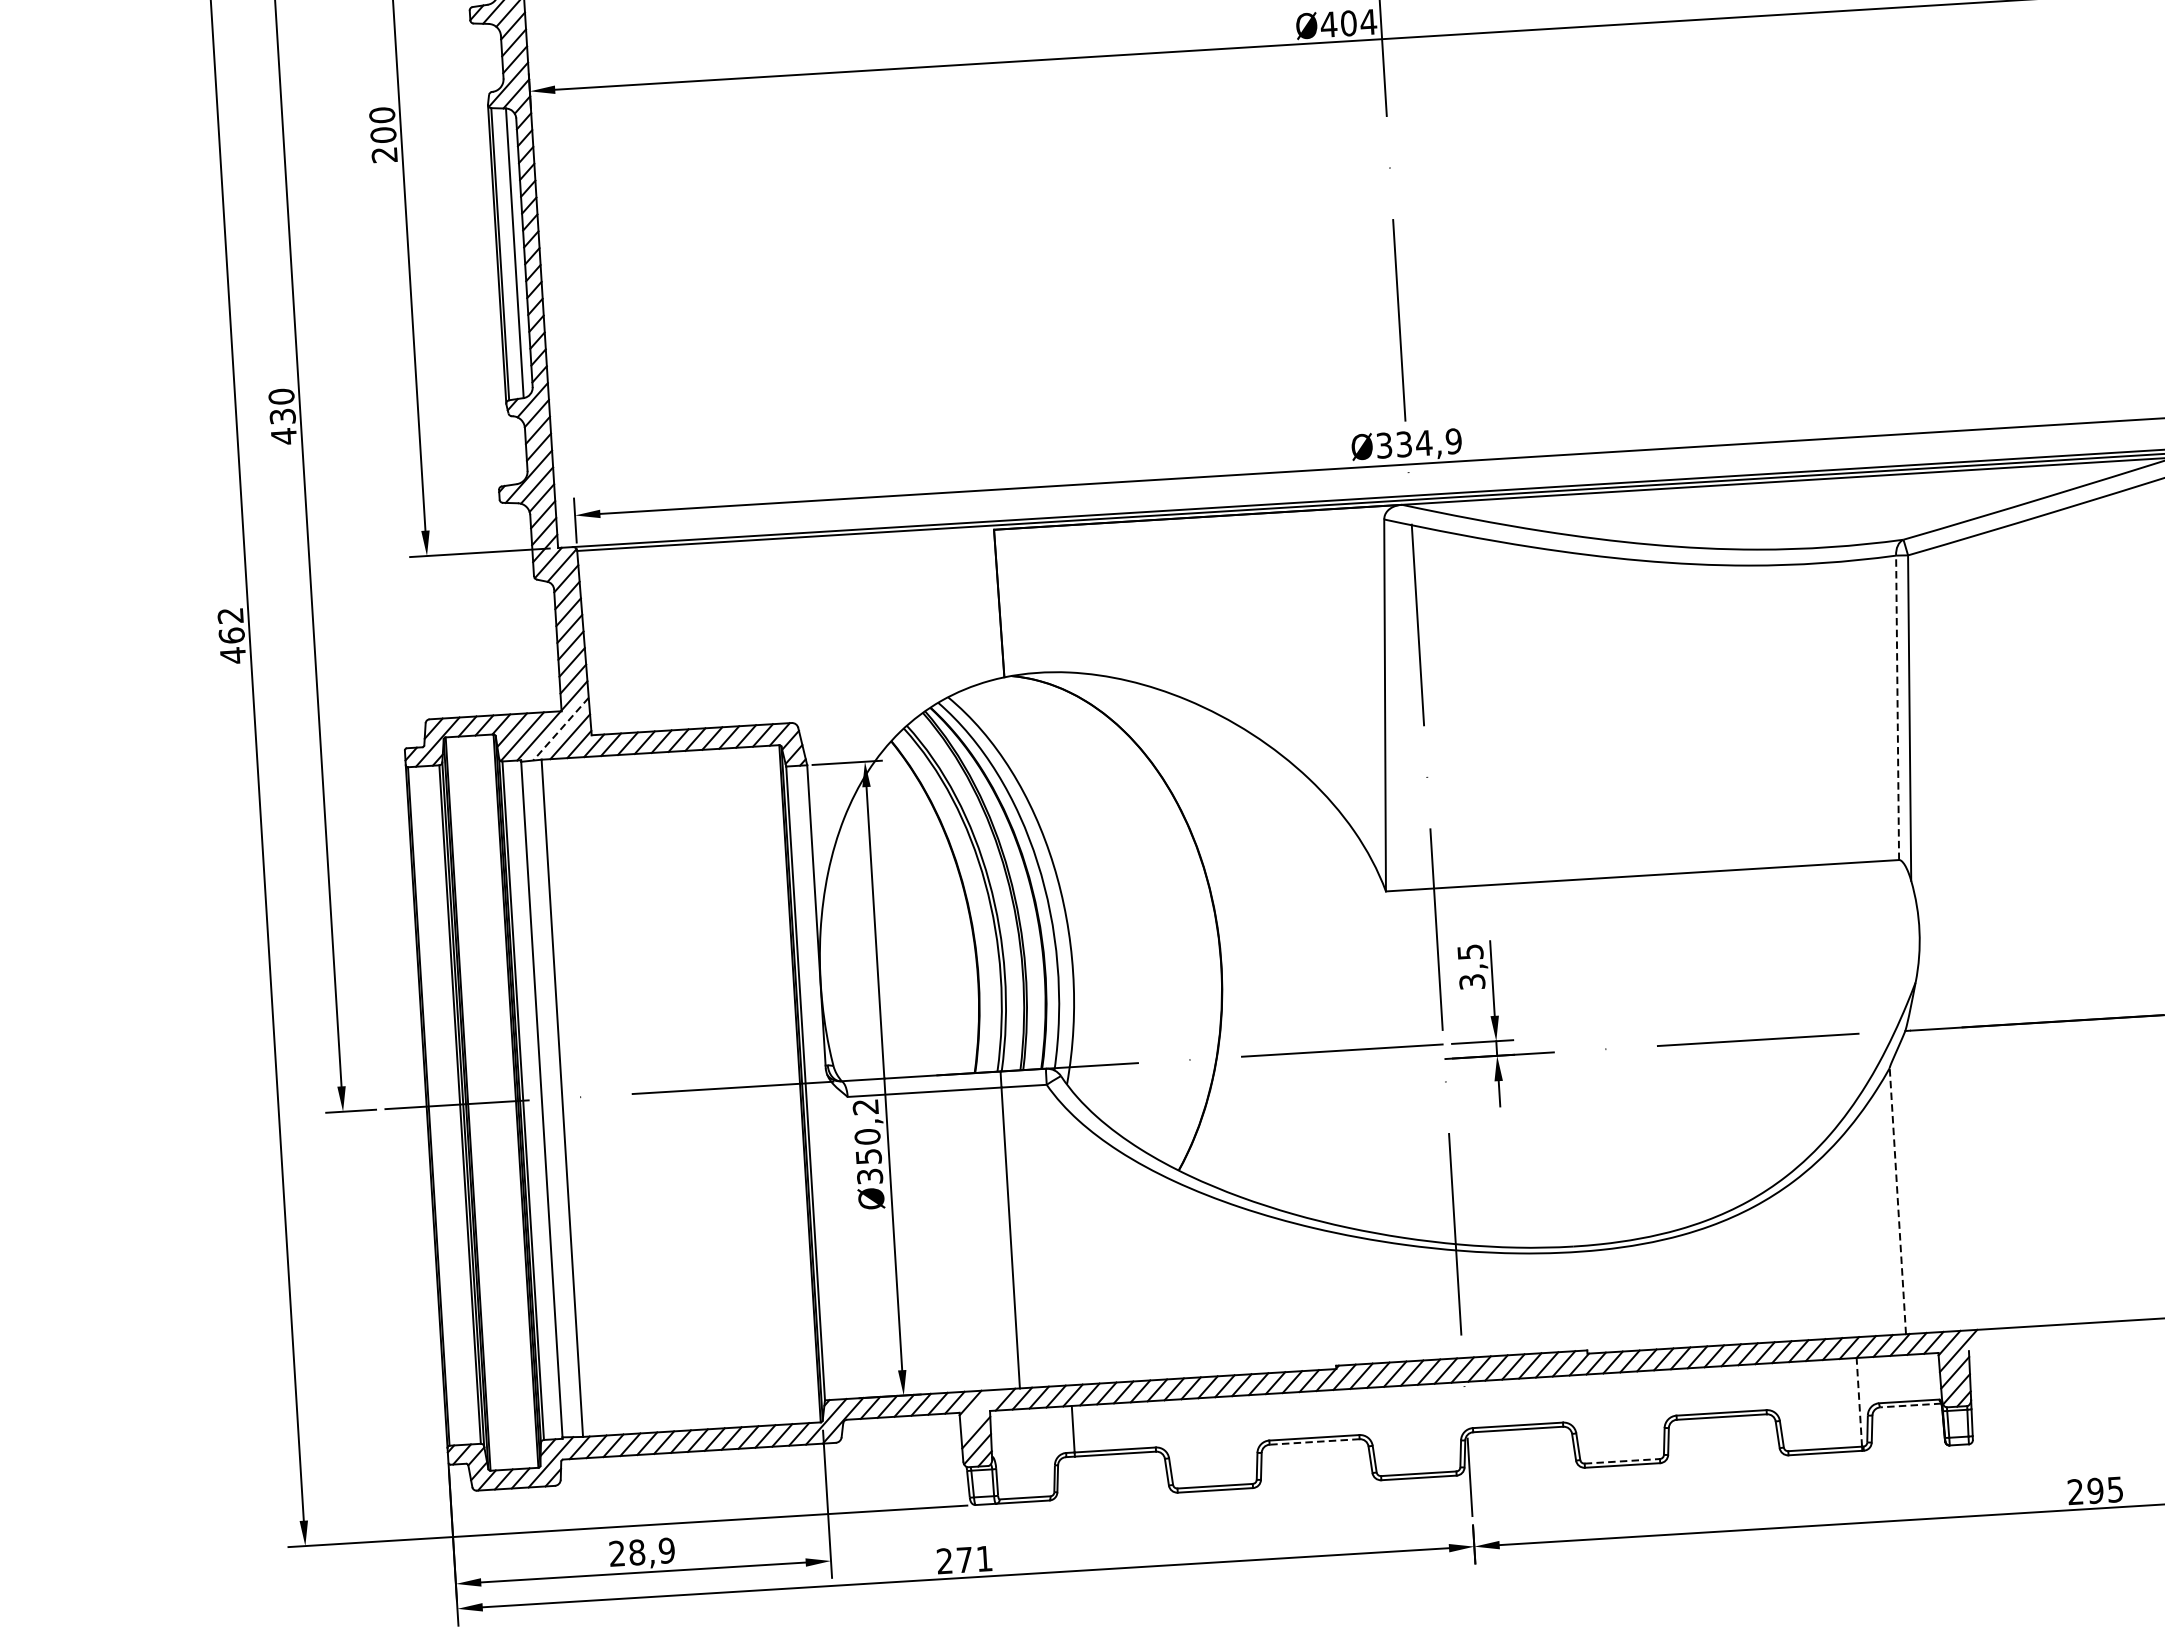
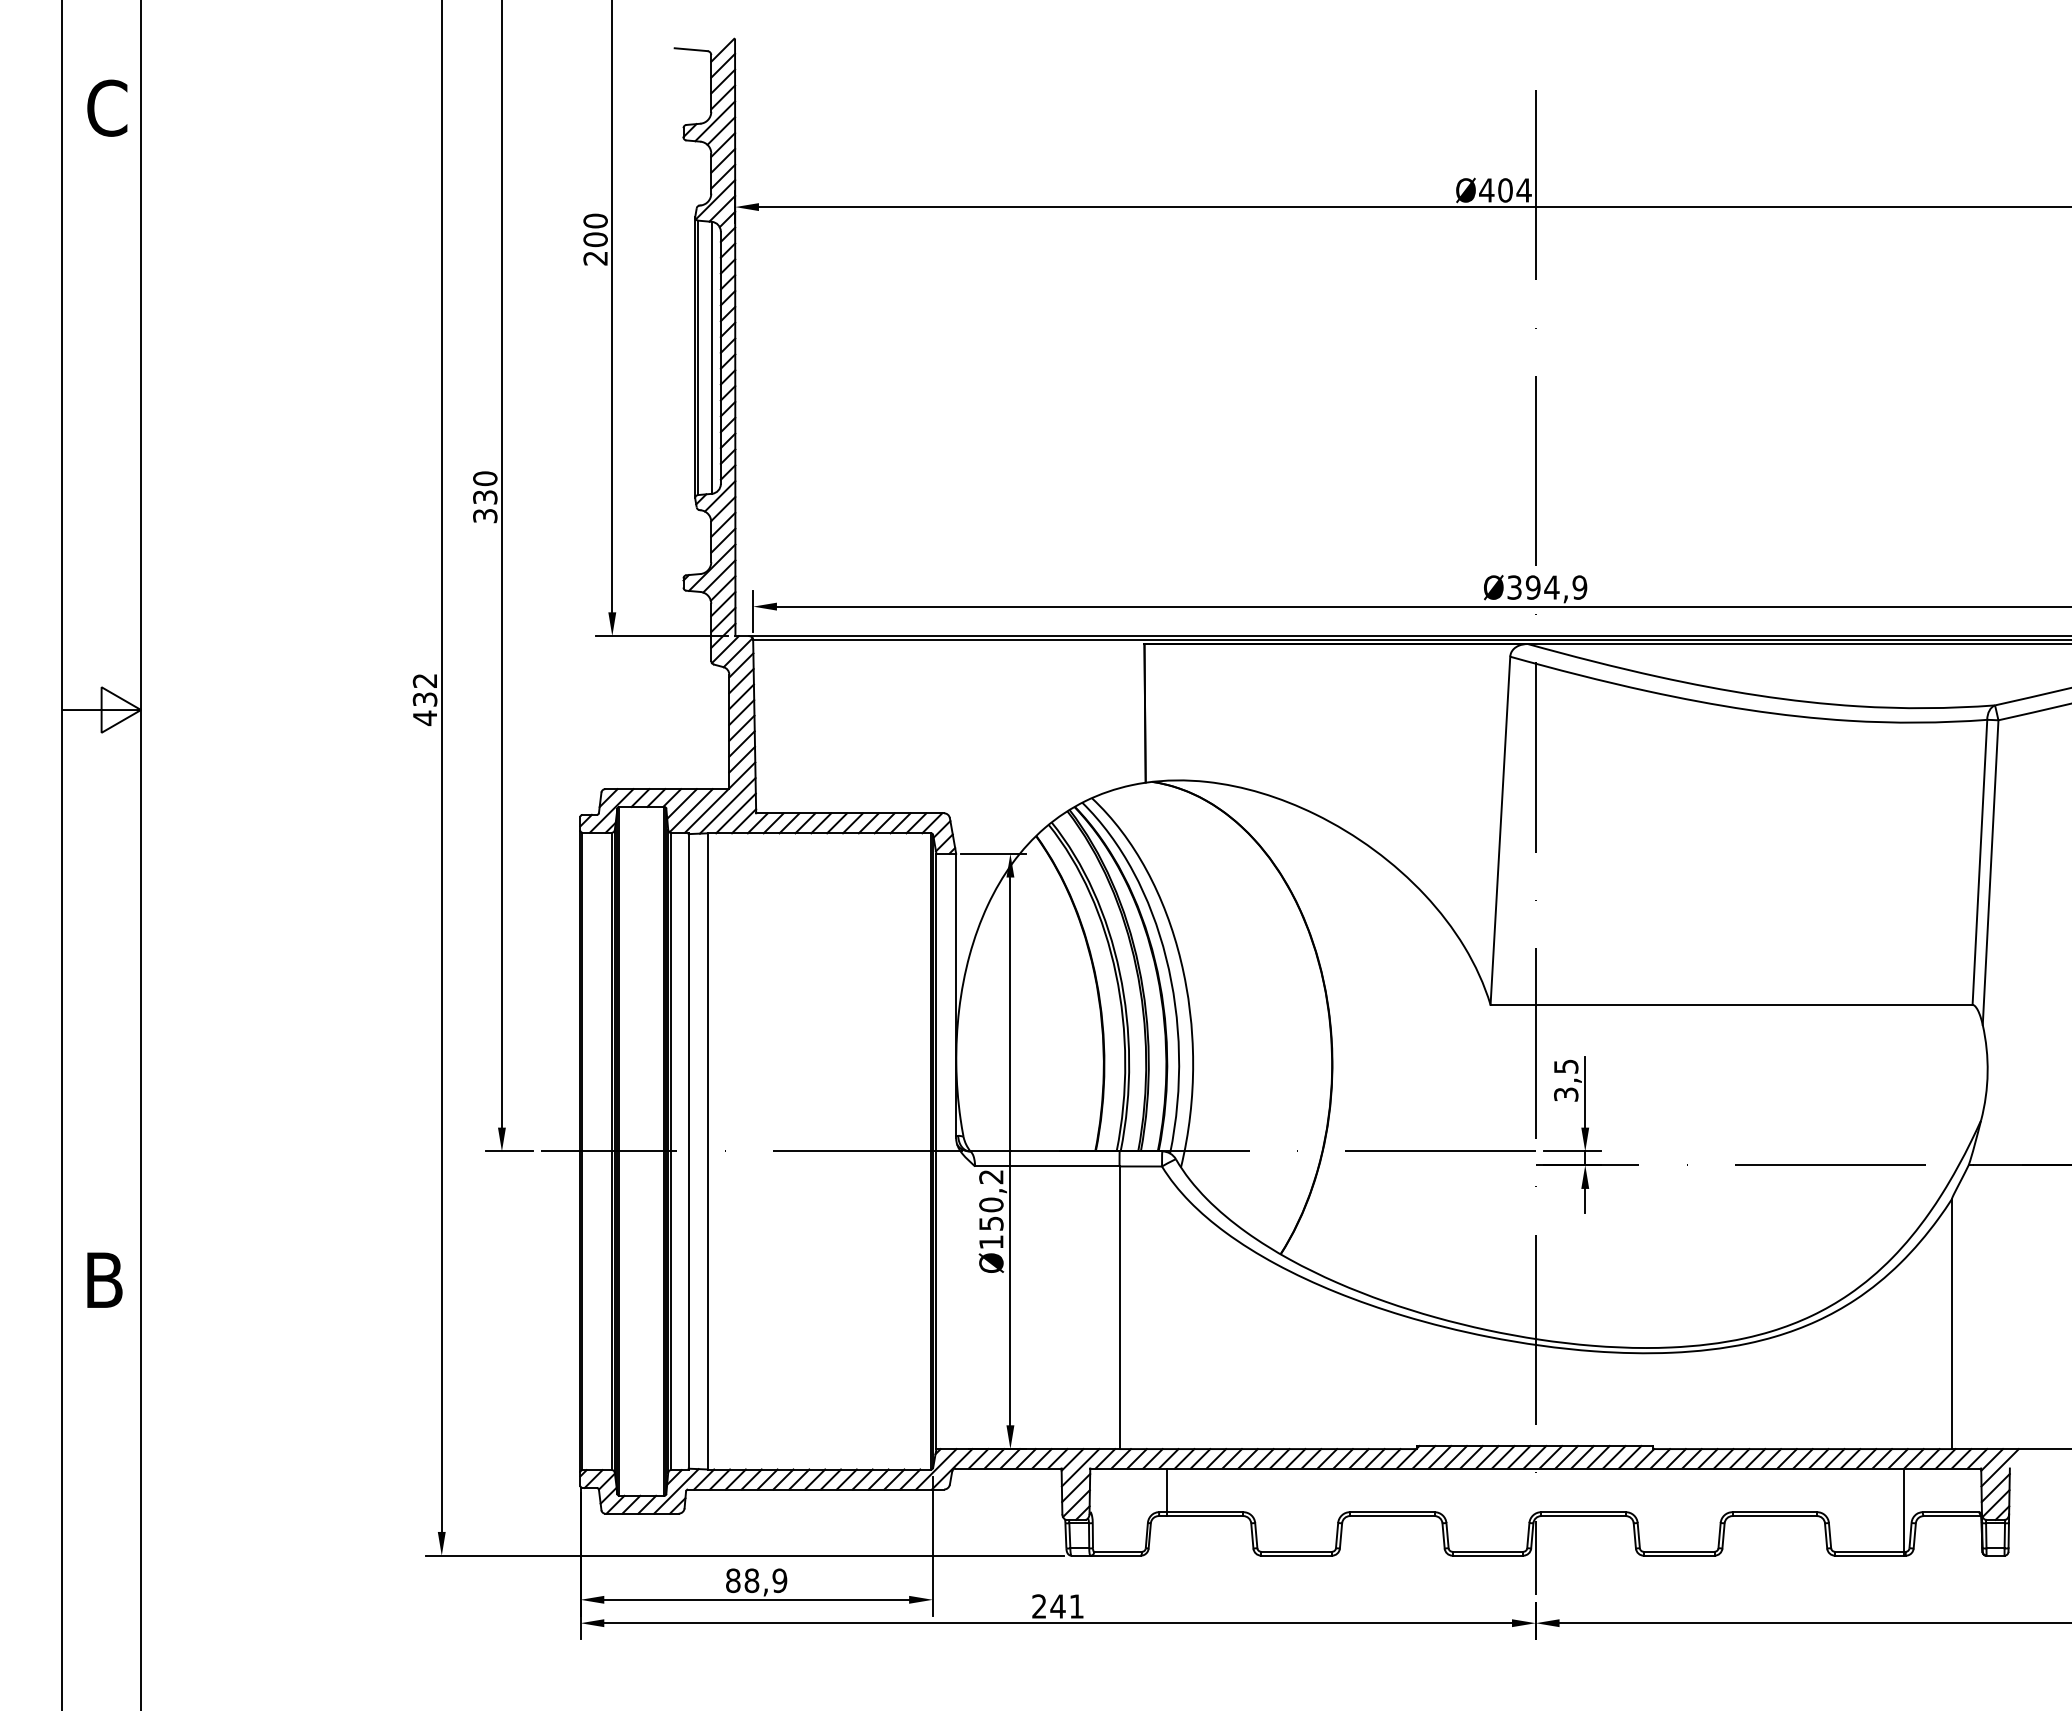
text: (284, 435) -> (485, 515), 430 -> 330
text: (1403, 444) -> (1532, 587), Ø334,9 -> Ø394,9
text: (231, 635) -> (424, 699), 462 -> 432
line: (1897, 707) -> (1979, 862), dashed -> solid
line: (560, 729) -> (727, 806), dashed -> solid
text: (870, 1176) -> (991, 1242), Ø350,2 -> Ø150,2
line: (1897, 1201) -> (1951, 1324), dashed -> solid
line: (1859, 1402) -> (1904, 1510), dashed -> solid
line: (1910, 1405) -> (1952, 1516), dashed -> solid
line: (979, 1410) -> (1080, 1467), added
line: (1313, 1442) -> (1391, 1516), dashed -> solid
line: (1622, 1460) -> (1679, 1551), dashed -> solid
text: (617, 1553) -> (733, 1580), 28,9 -> 88,9
text: (964, 1560) -> (1057, 1606), 271 -> 241

